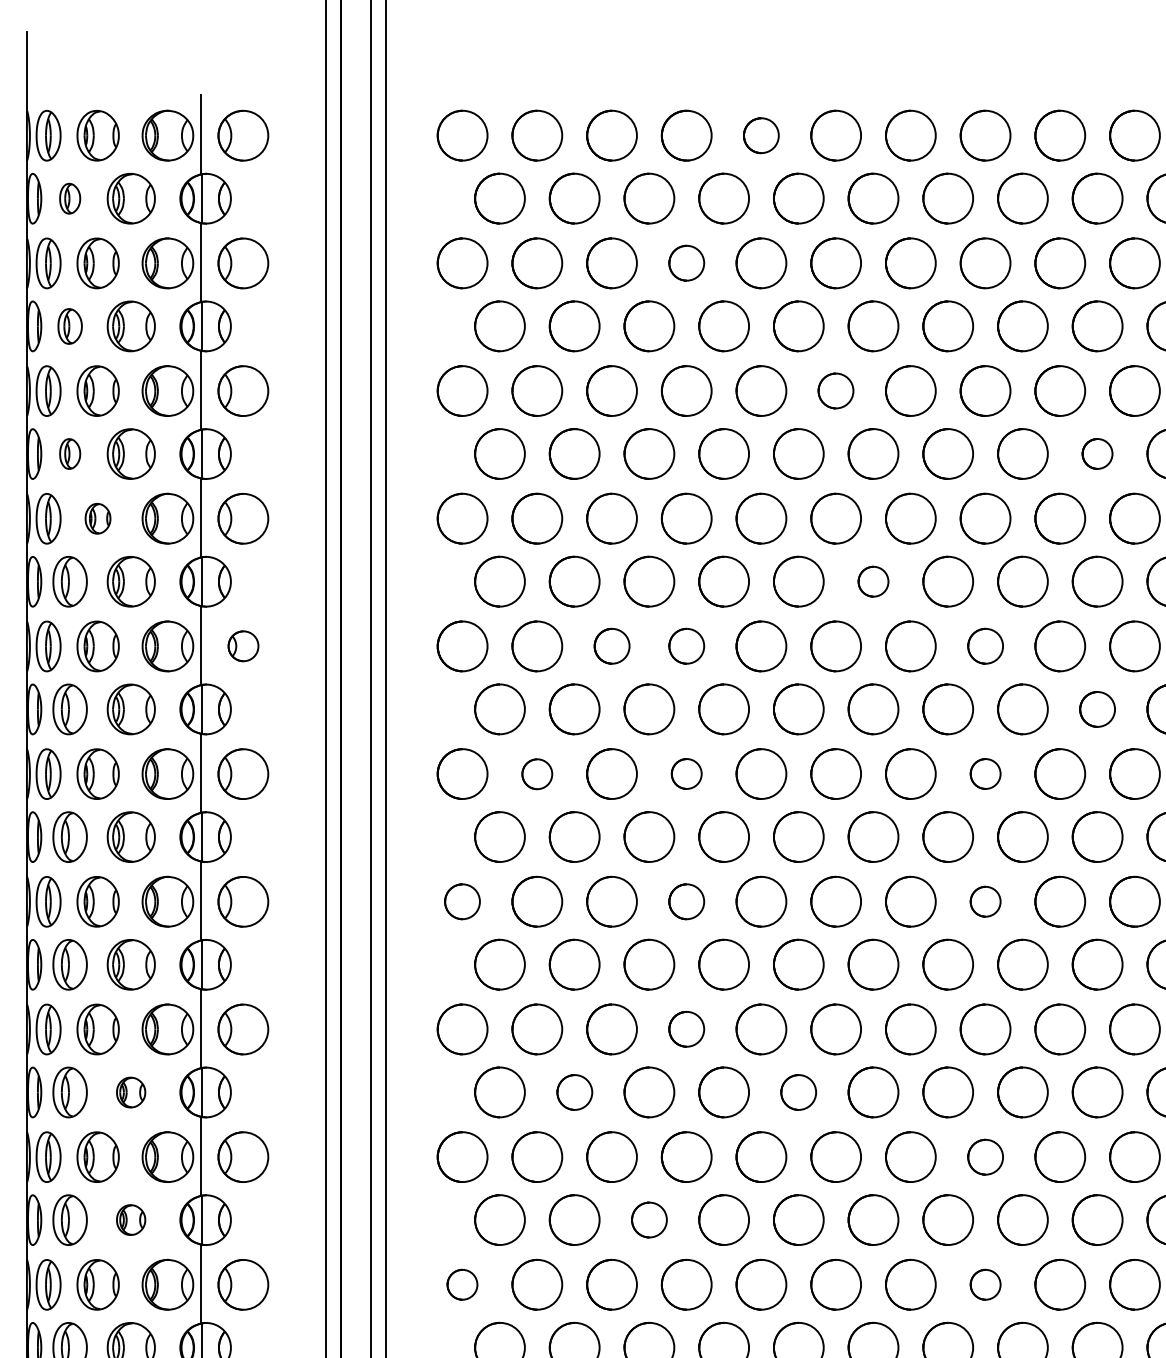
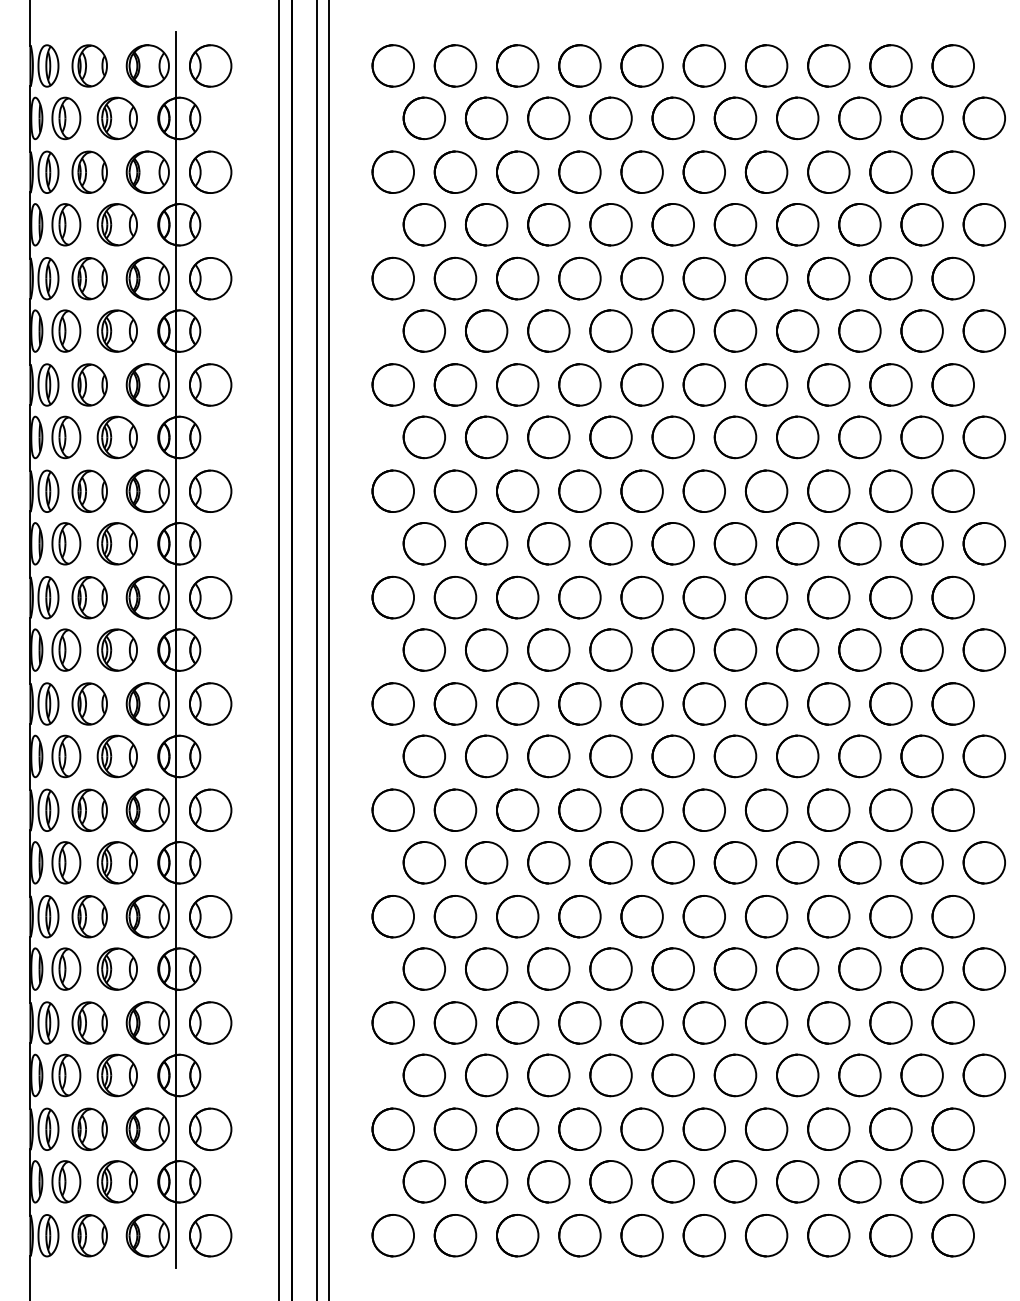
circle: (760, 135) -> (641, 65), size x1.43
part: (70, 198) -> (66, 118), size x1.67
circle: (686, 262) -> (579, 171), size x1.43
part: (70, 326) -> (66, 224), size x1.43
part: (835, 390) -> (703, 278), size x1.43
part: (70, 453) -> (66, 330), size x1.67
circle: (1096, 453) -> (921, 330), size x1.67
part: (97, 518) -> (89, 384), size x1.67
part: (873, 581) -> (735, 437), size x1.67
part: (243, 645) -> (210, 490), size x1.67
circle: (611, 645) -> (517, 490), size x1.43
circle: (686, 645) -> (579, 490), size x1.43
circle: (985, 645) -> (828, 490), size x1.43
circle: (1096, 709) -> (921, 543), size x1.43
part: (537, 773) -> (455, 597), size x1.67
part: (686, 773) -> (579, 597), size x1.67
part: (985, 773) -> (828, 597), size x1.67
circle: (461, 901) -> (392, 703), size x1.43
circle: (686, 901) -> (579, 703), size x1.43
circle: (985, 901) -> (828, 703), size x1.67
circle: (686, 1028) -> (579, 809), size x1.43
part: (130, 1092) -> (116, 862), size x1.67
circle: (574, 1092) -> (486, 862), size x1.43
circle: (797, 1092) -> (672, 862), size x1.43
circle: (985, 1156) -> (828, 916), size x1.43
part: (130, 1219) -> (116, 968), size x1.67
circle: (648, 1219) -> (548, 968), size x1.43
circle: (461, 1284) -> (392, 1022), size x1.67
circle: (985, 1284) -> (828, 1022), size x1.67

